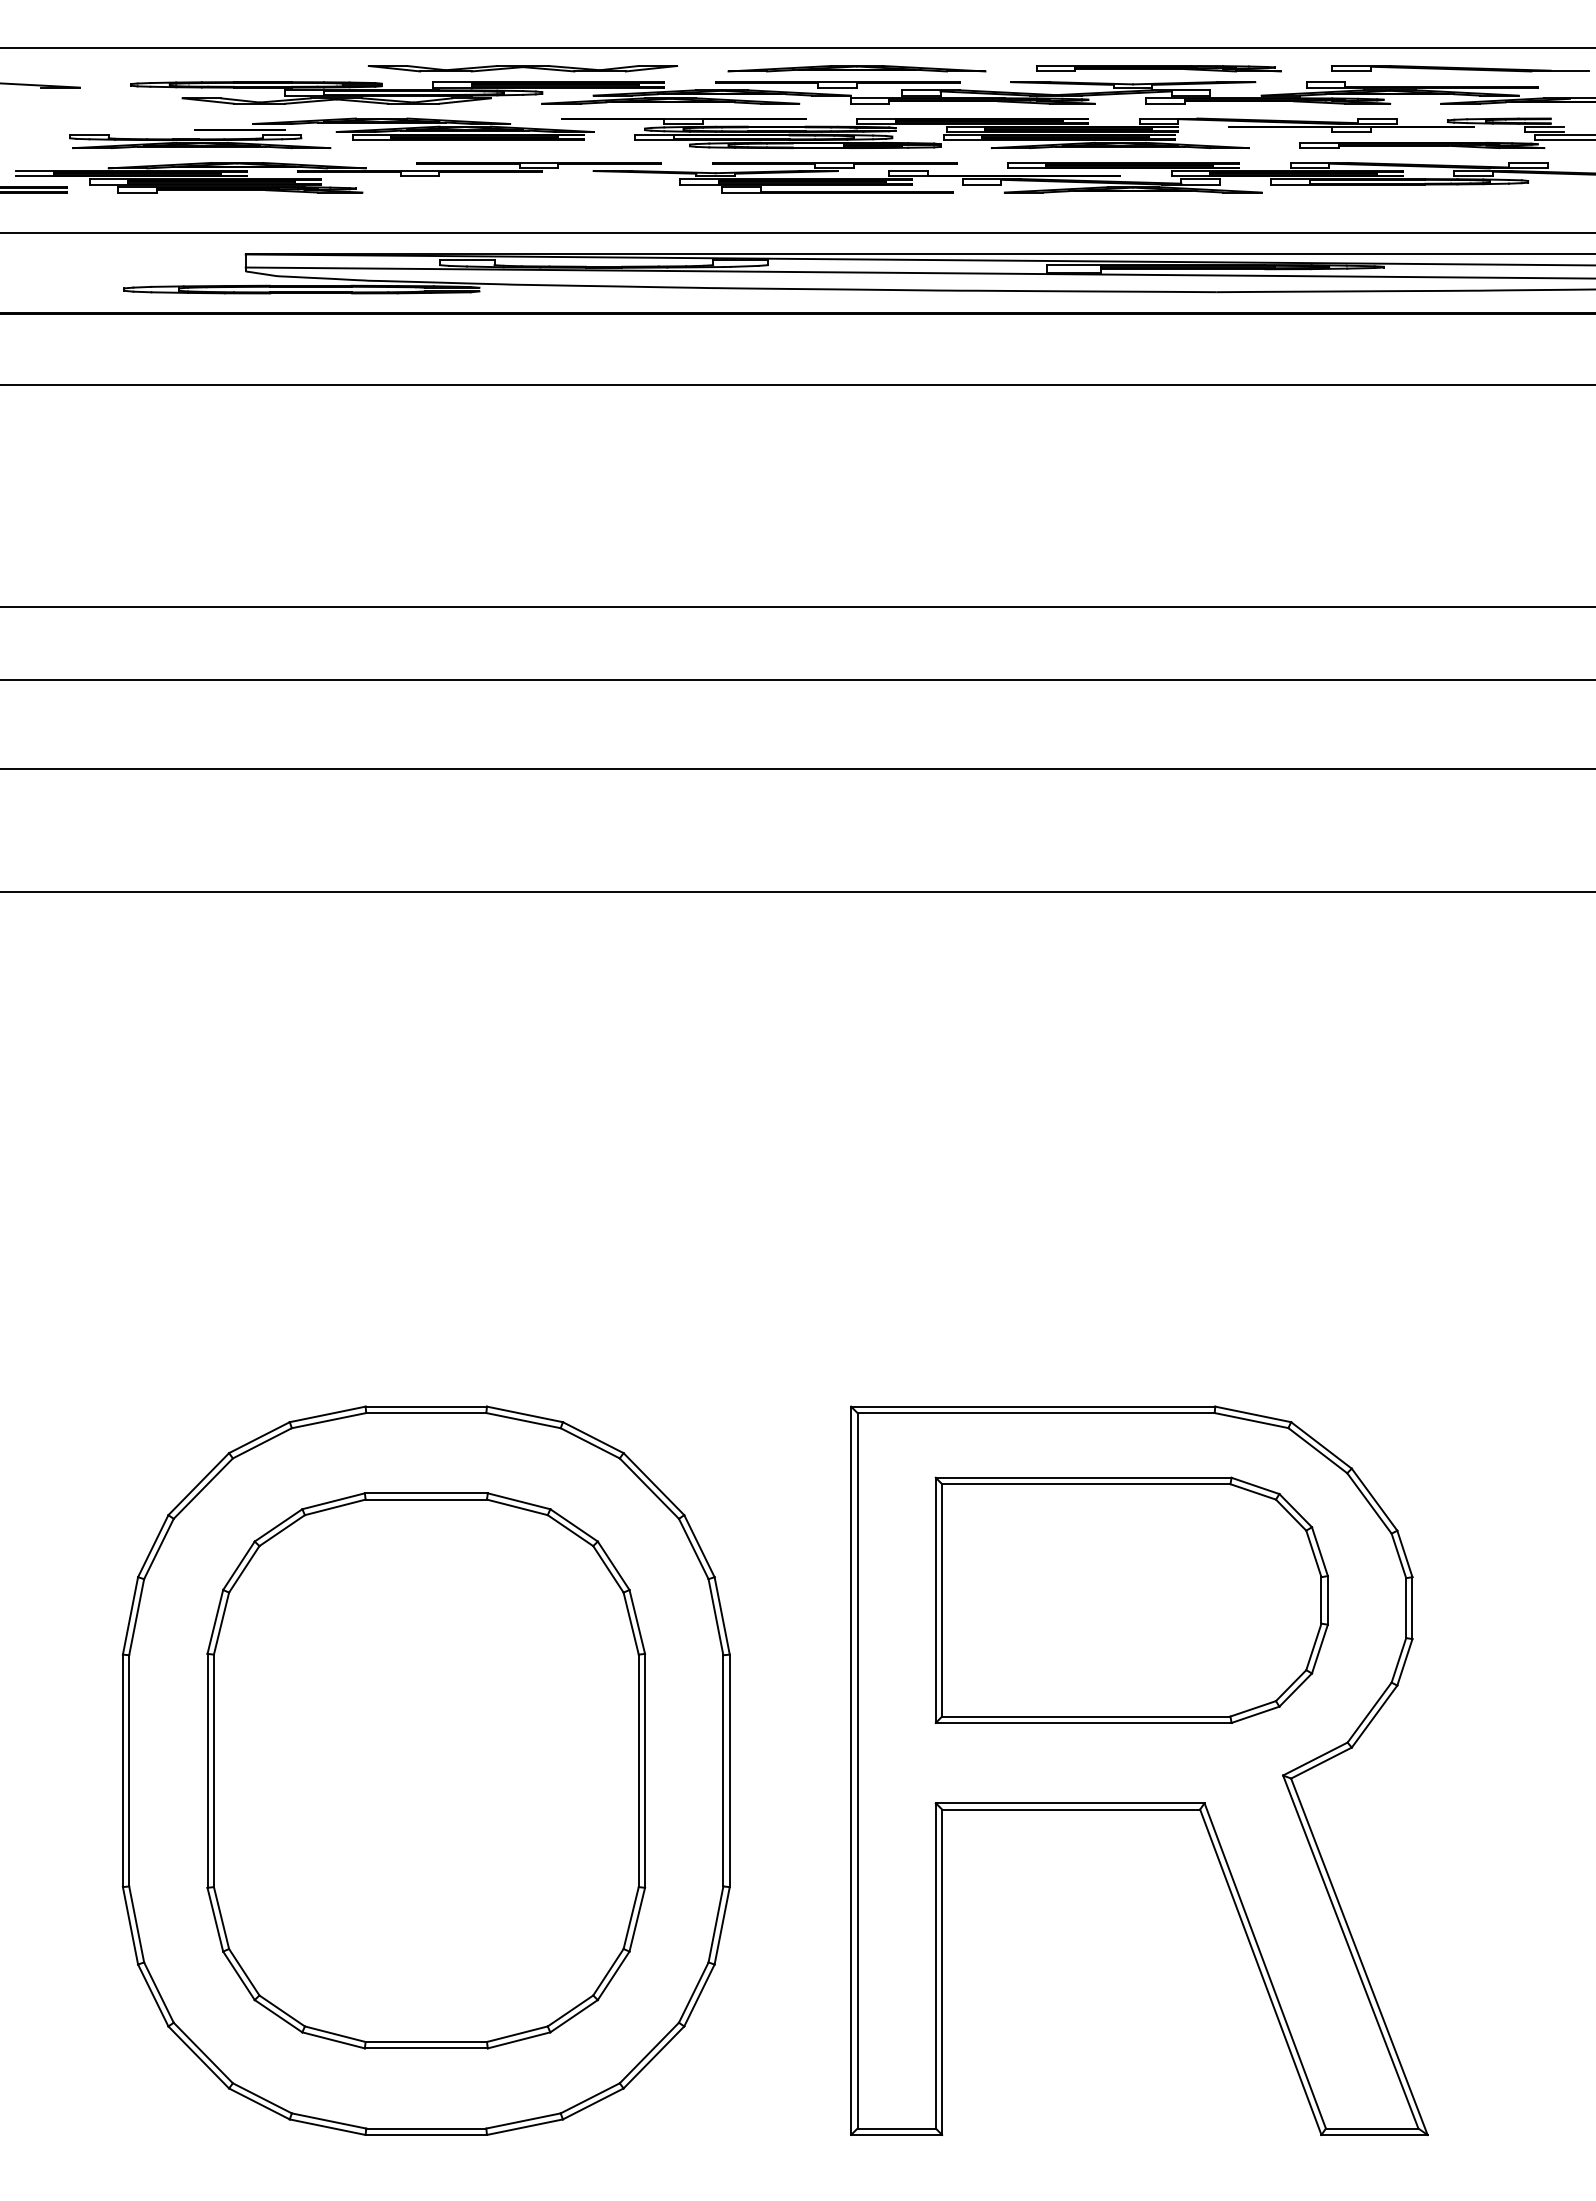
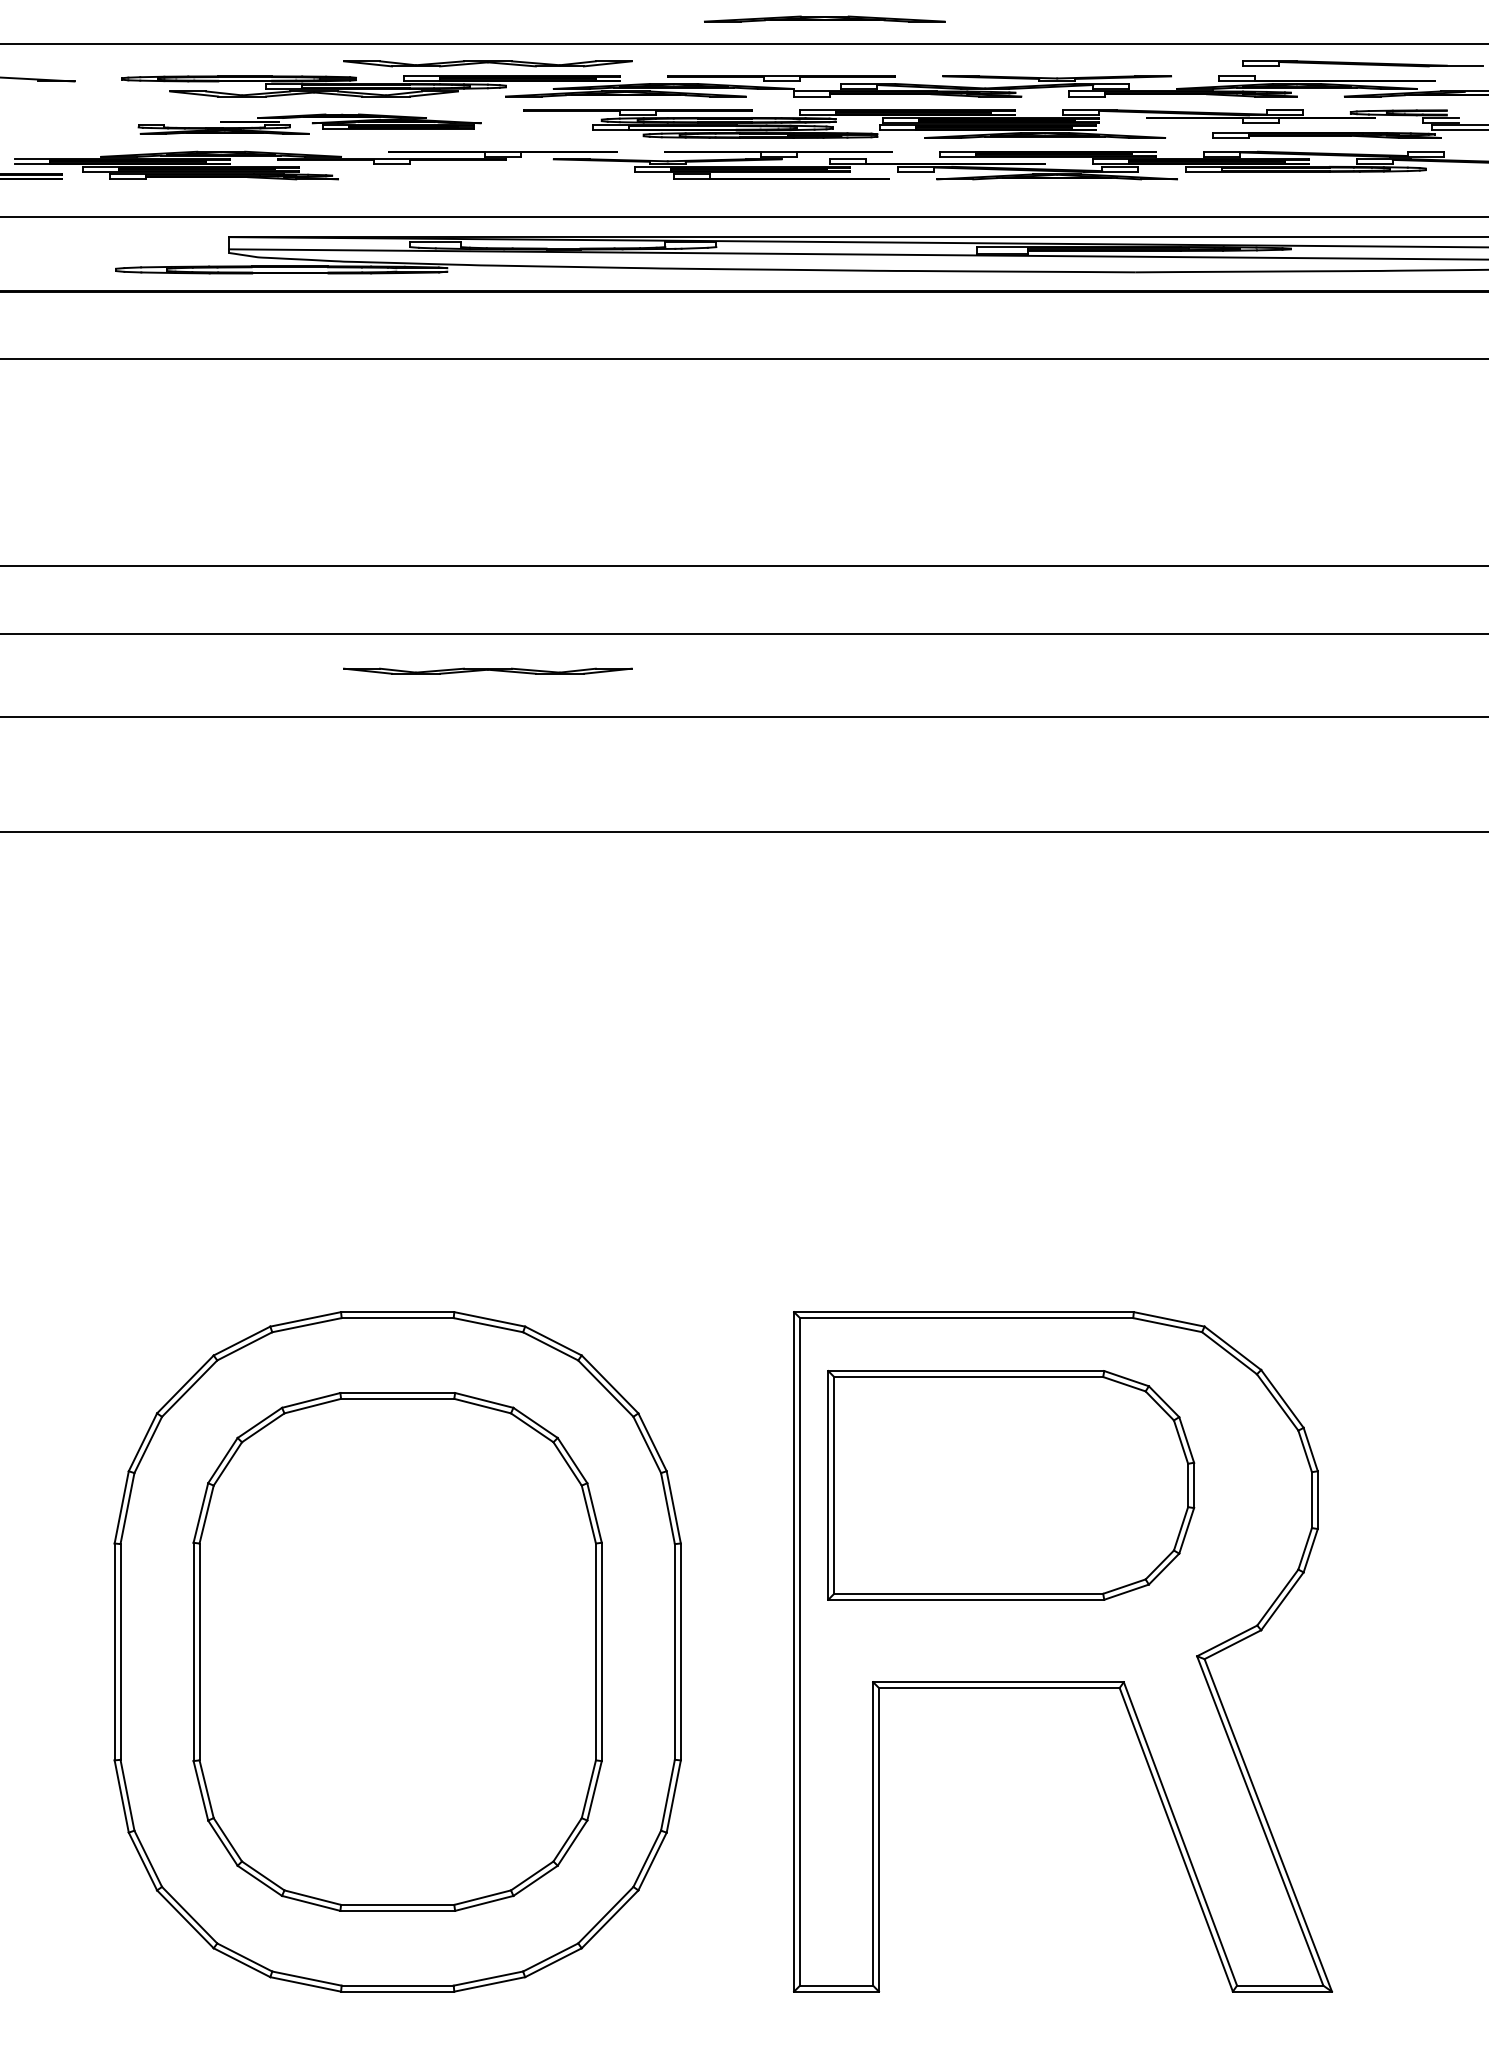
part: (856, 68) -> (824, 18), moved
part: (1158, 68) -> (1080, 63), removed
part: (331, 133) -> (309, 124), size x0.7
part: (522, 719) -> (487, 671), added
part: (1131, 1599) -> (1010, 1484), moved

